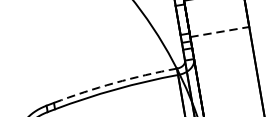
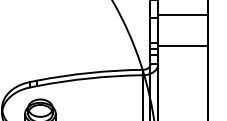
line: (220, 31) -> (183, 45), dashed -> solid
arc: (114, 82) -> (89, 72), dashed -> solid

